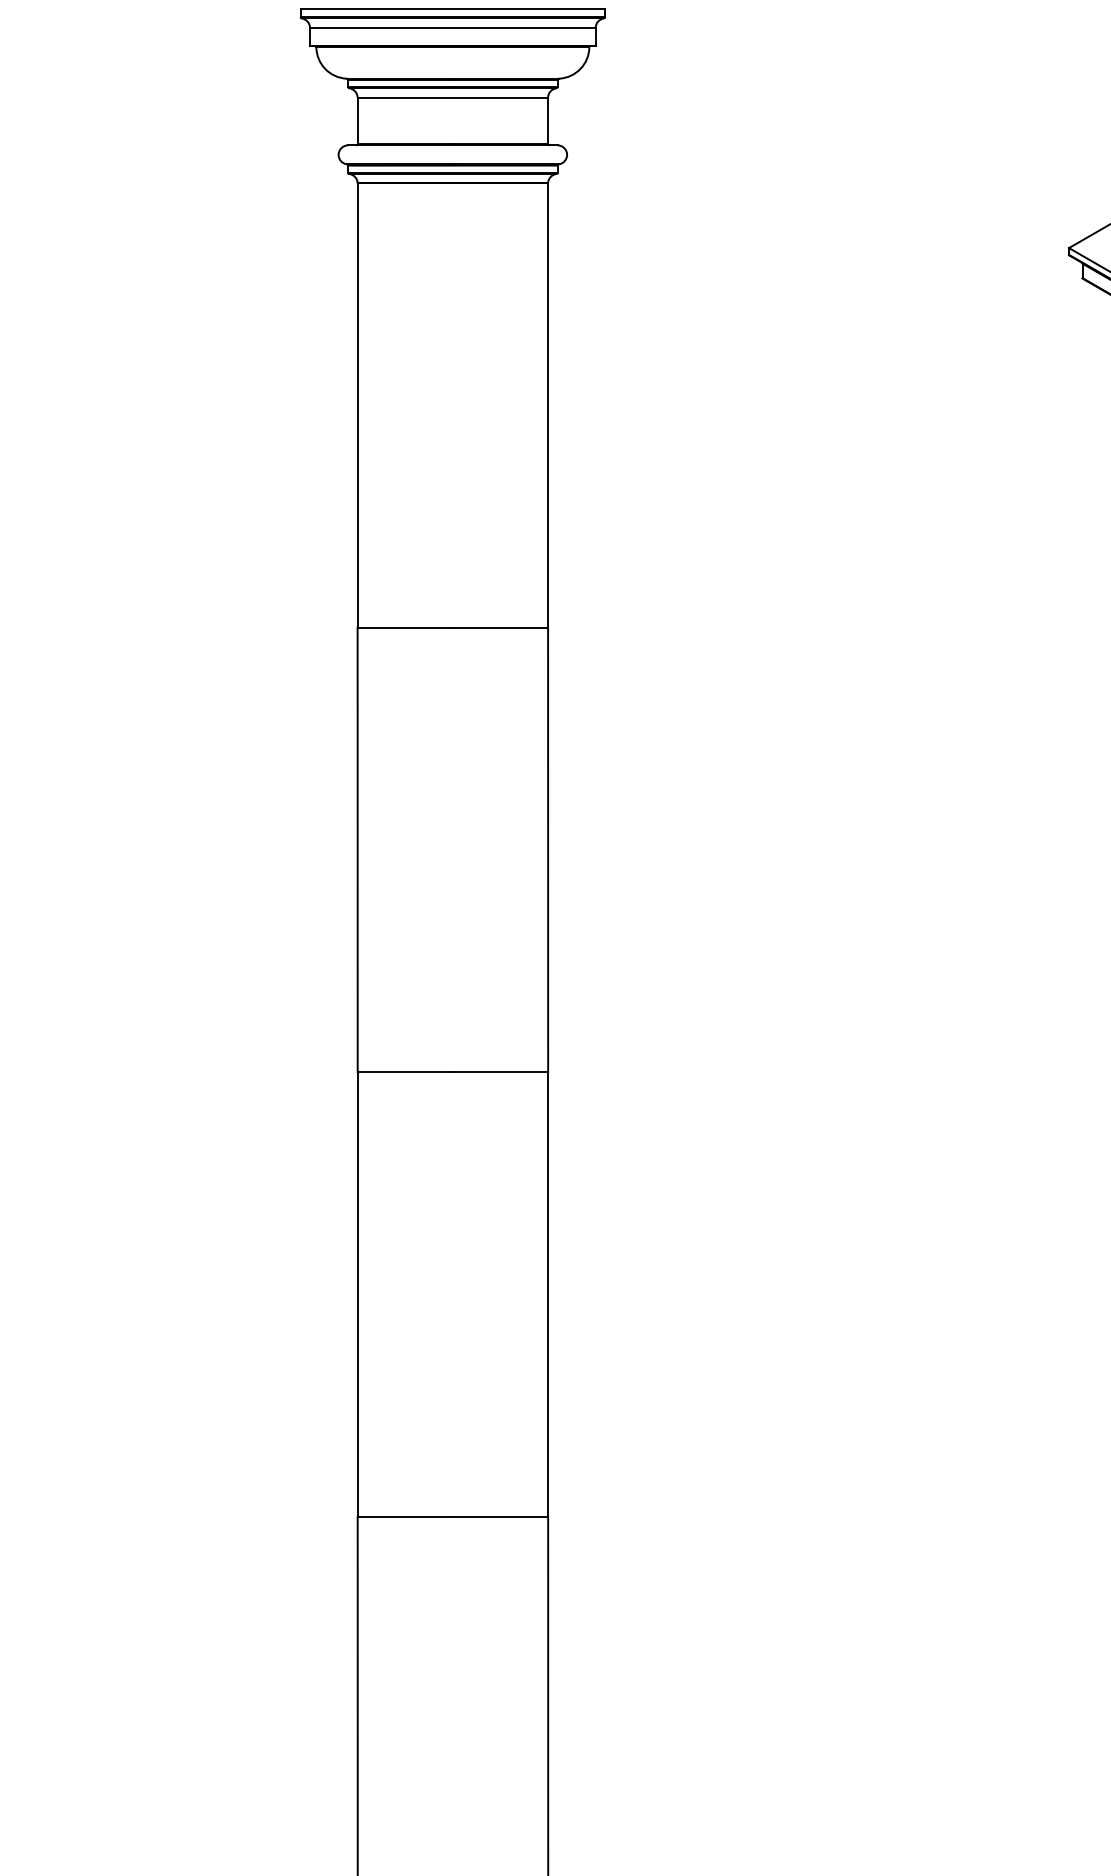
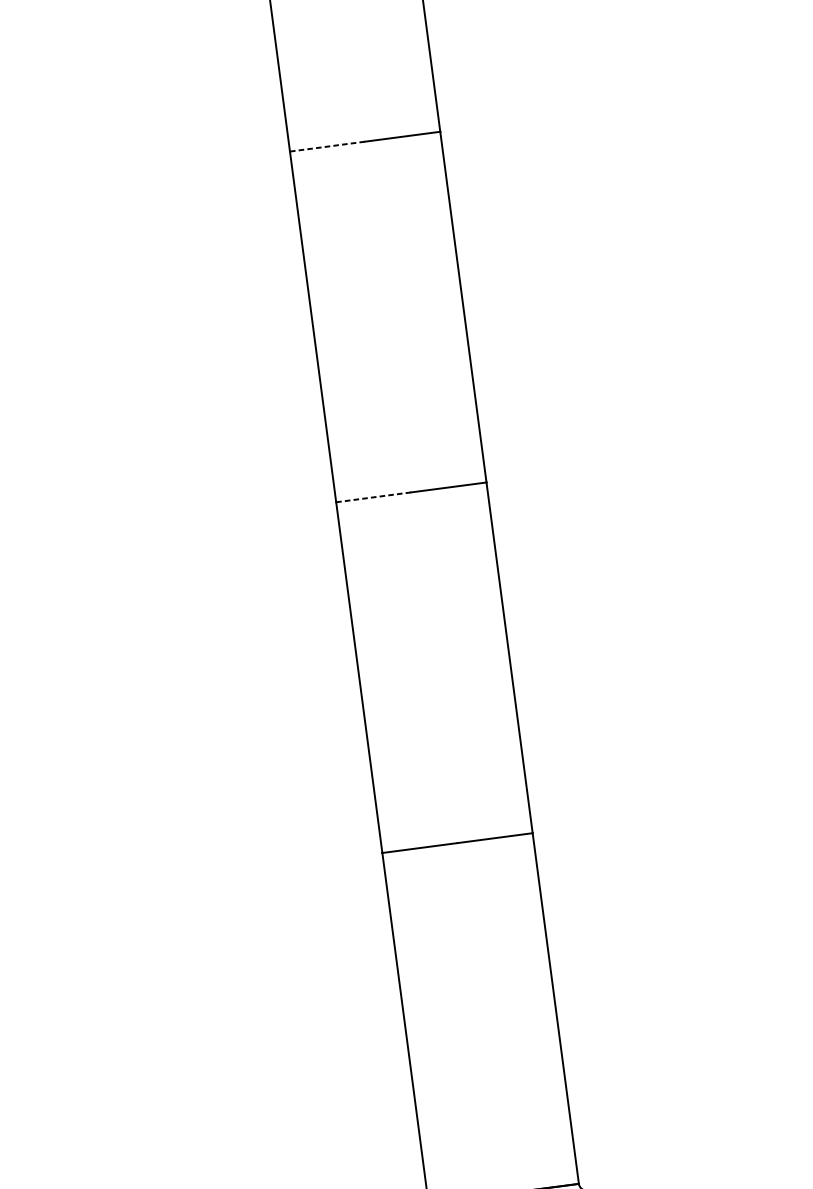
line: (405, 627) -> (327, 146), solid -> dashed
line: (405, 1072) -> (373, 497), solid -> dashed

